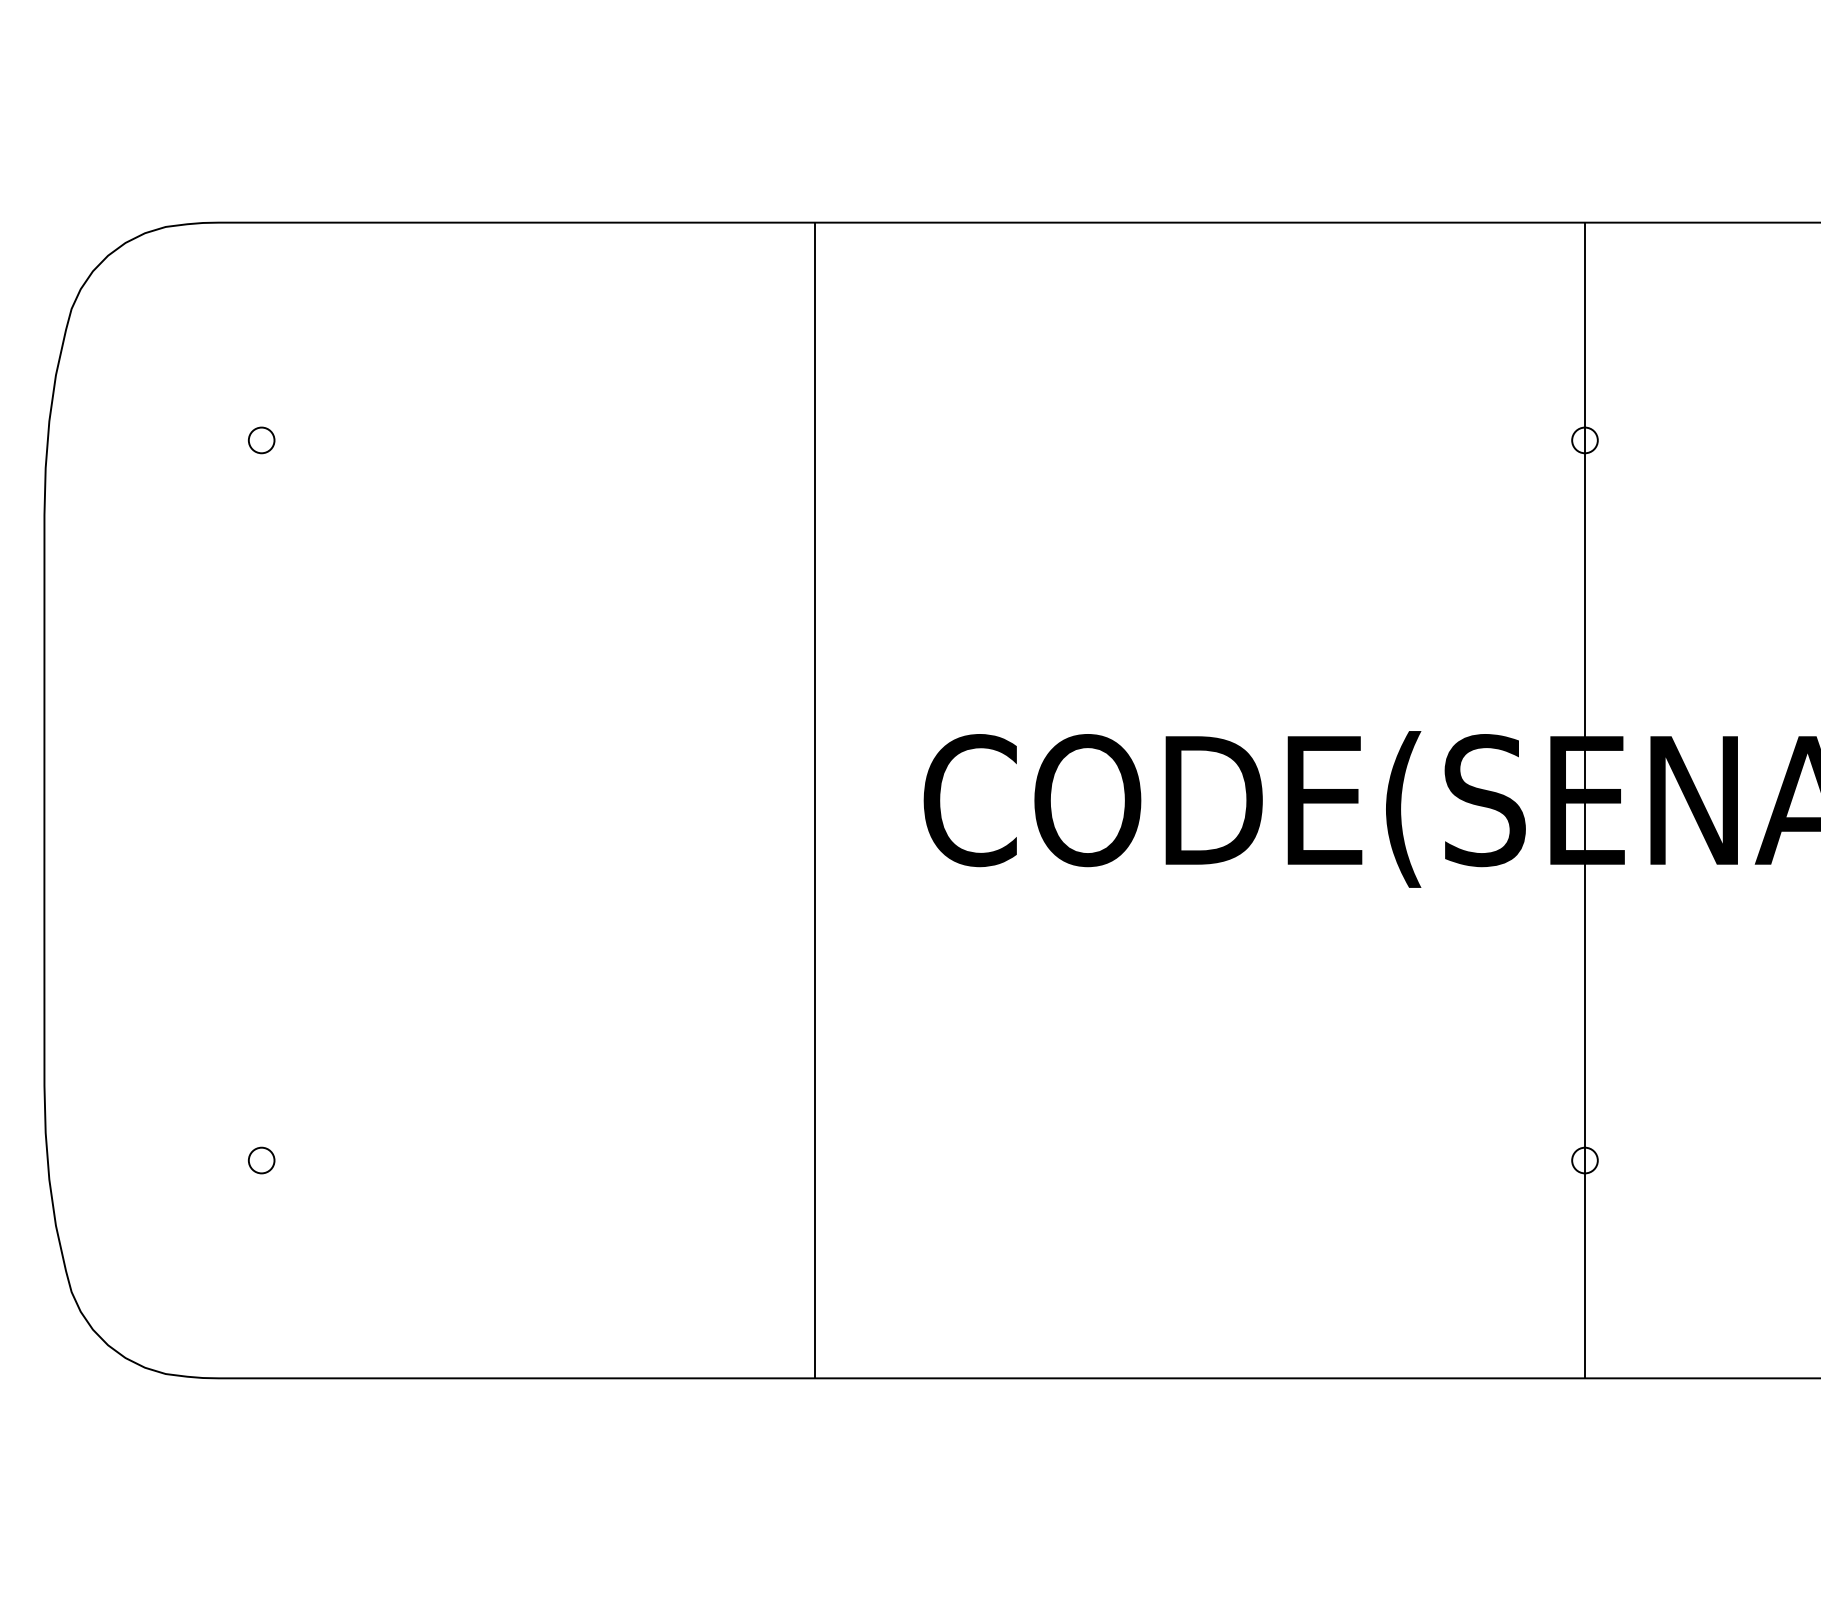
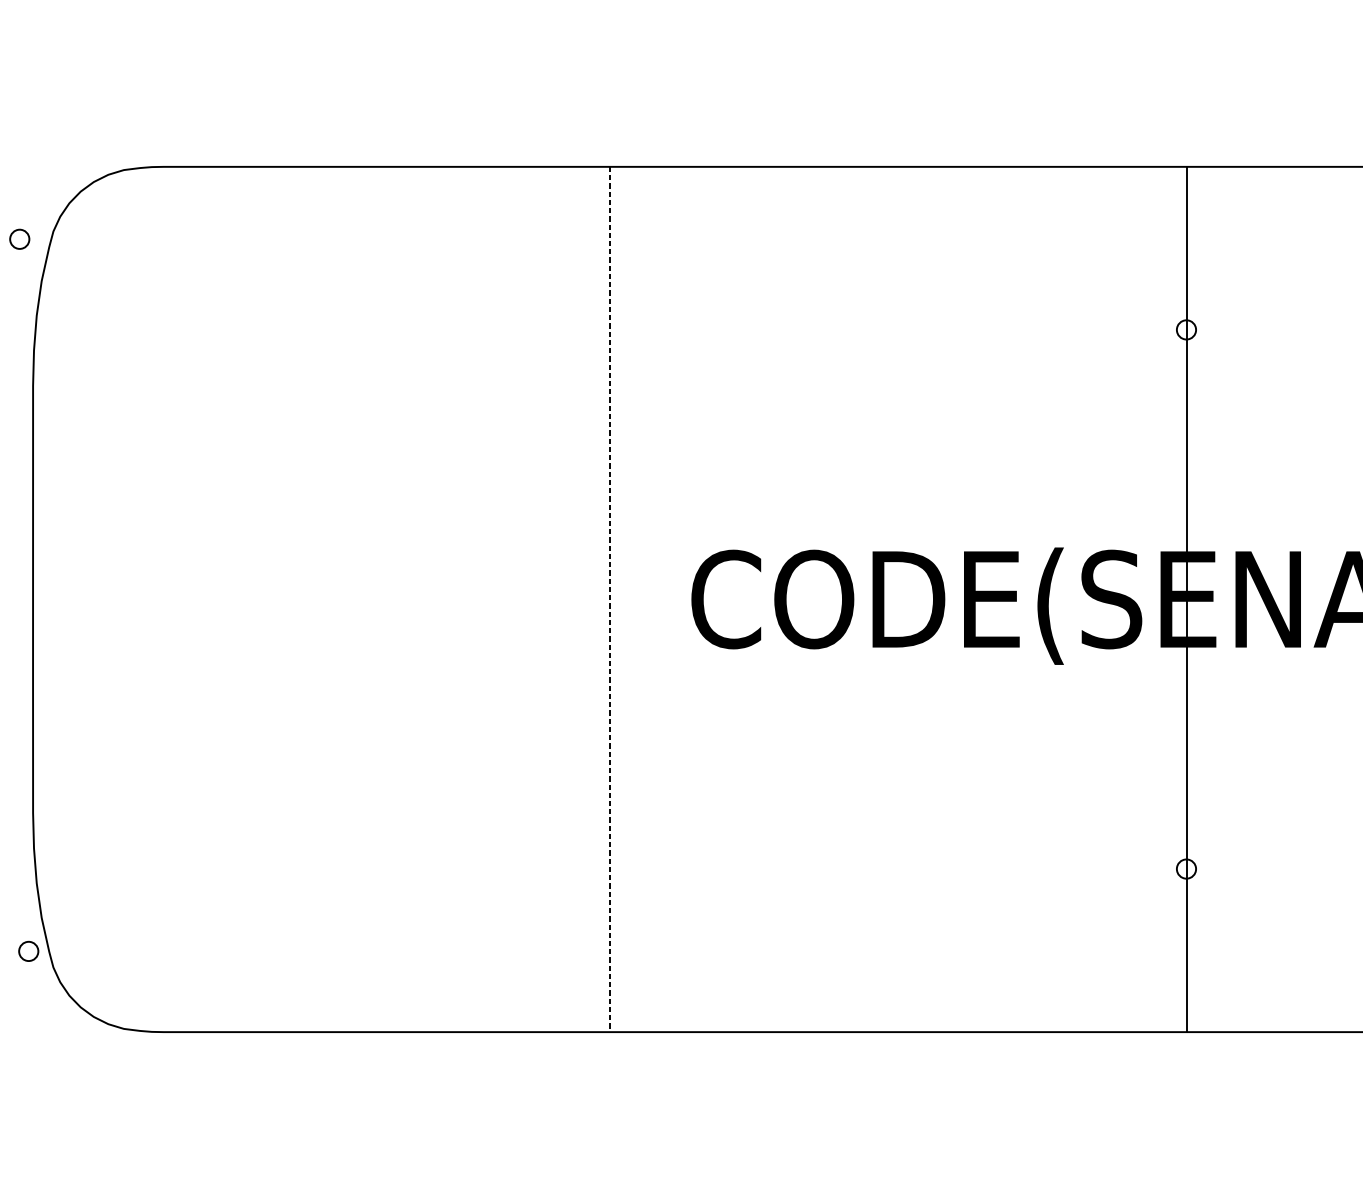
circle: (261, 440) -> (19, 239), moved
line: (814, 800) -> (609, 599), solid -> dashed
circle: (261, 1160) -> (28, 951), moved

